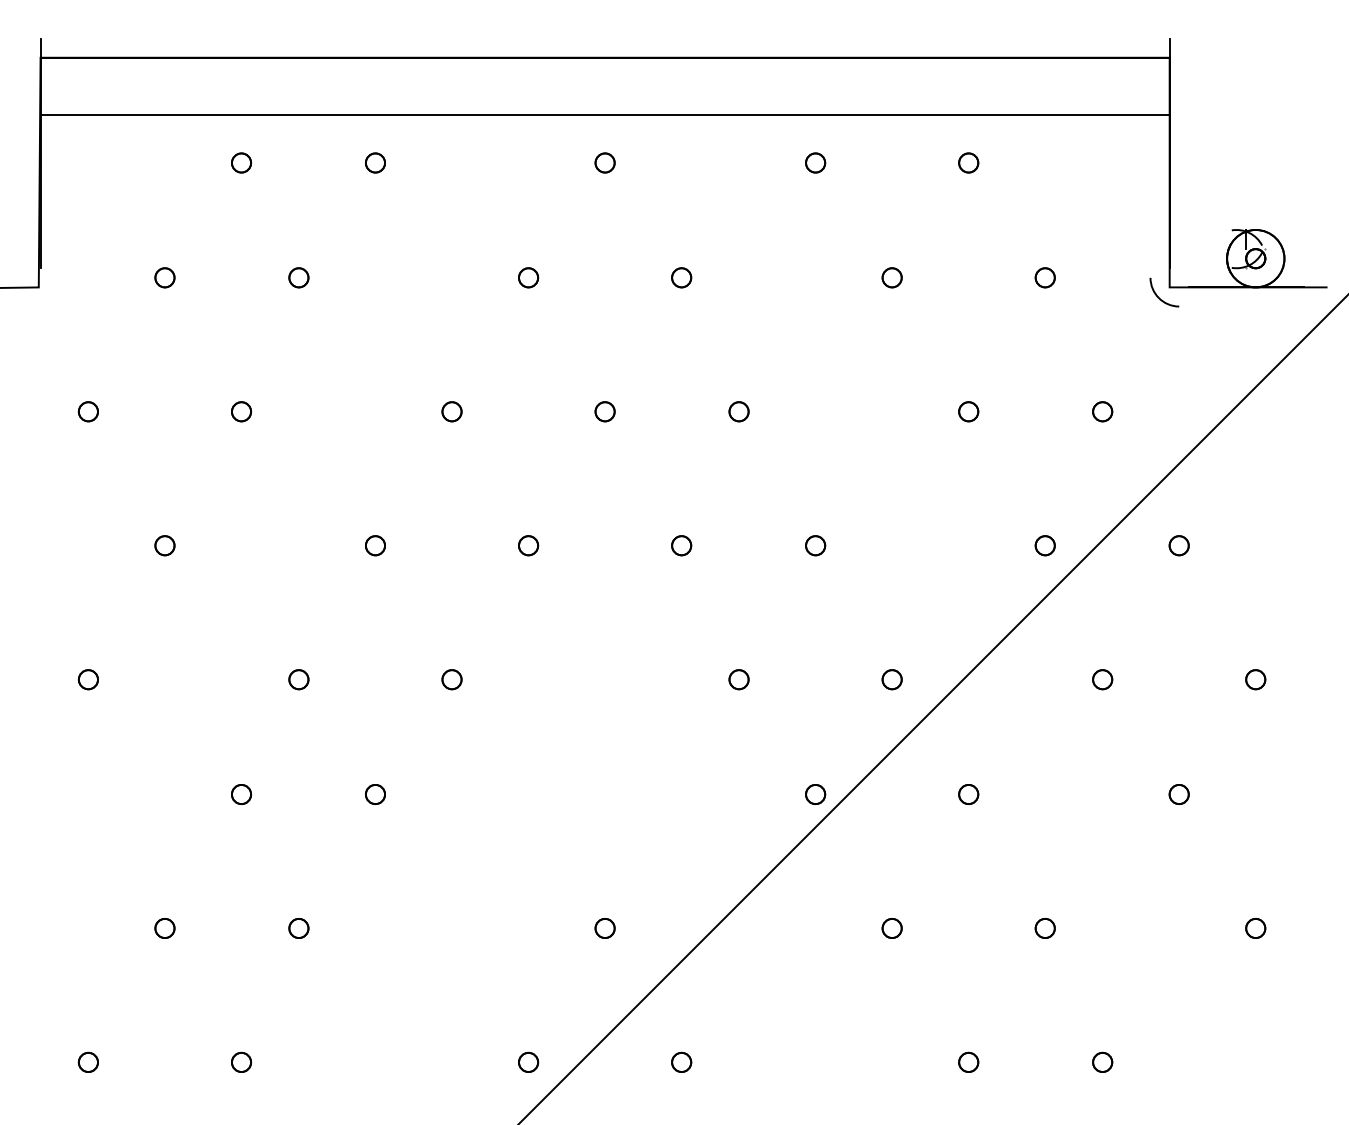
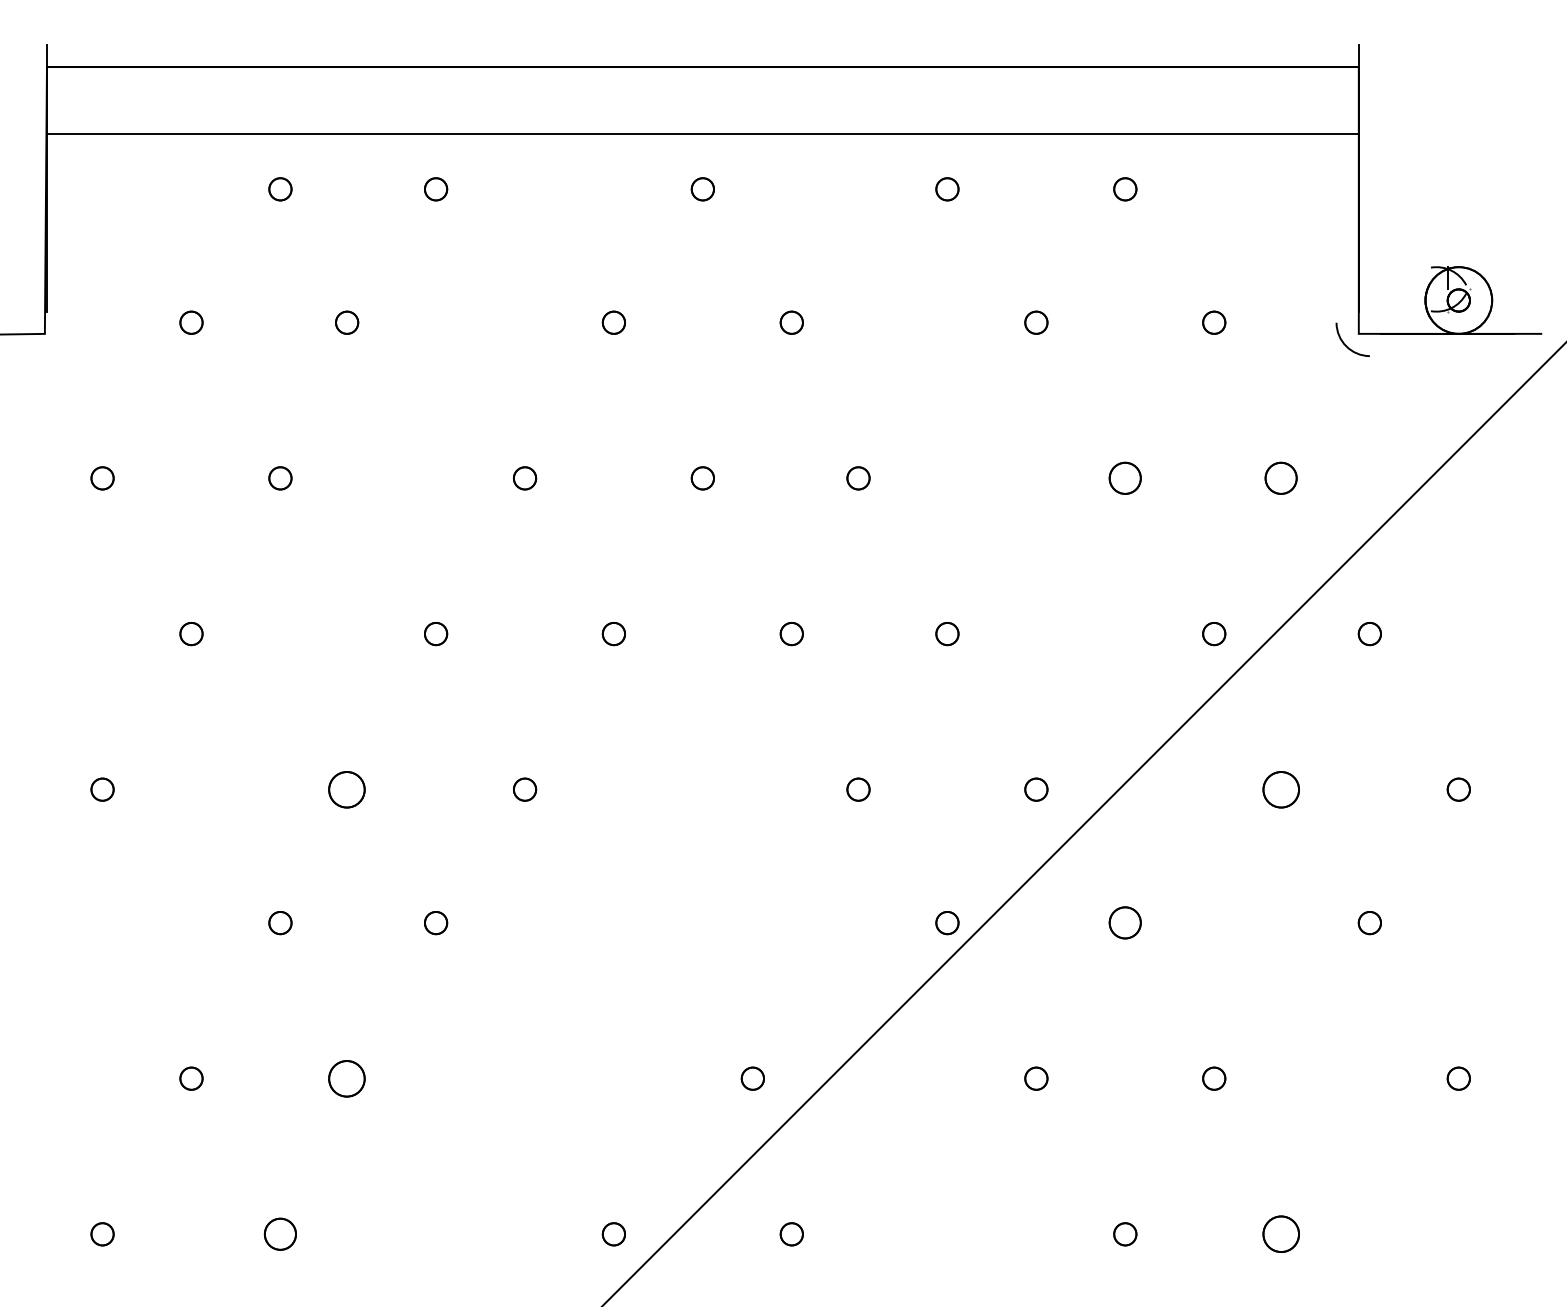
part: (968, 411) -> (1125, 478), size x1.4
part: (1102, 411) -> (1280, 478), size x1.4
part: (299, 679) -> (347, 789), size x1.6
part: (1102, 679) -> (1280, 789), size x1.6
part: (968, 794) -> (1125, 923), size x1.4
part: (299, 928) -> (347, 1078), size x1.6
part: (604, 928) -> (752, 1078), moved
part: (241, 1062) -> (280, 1234), size x1.4
part: (1102, 1062) -> (1280, 1234), size x1.6

